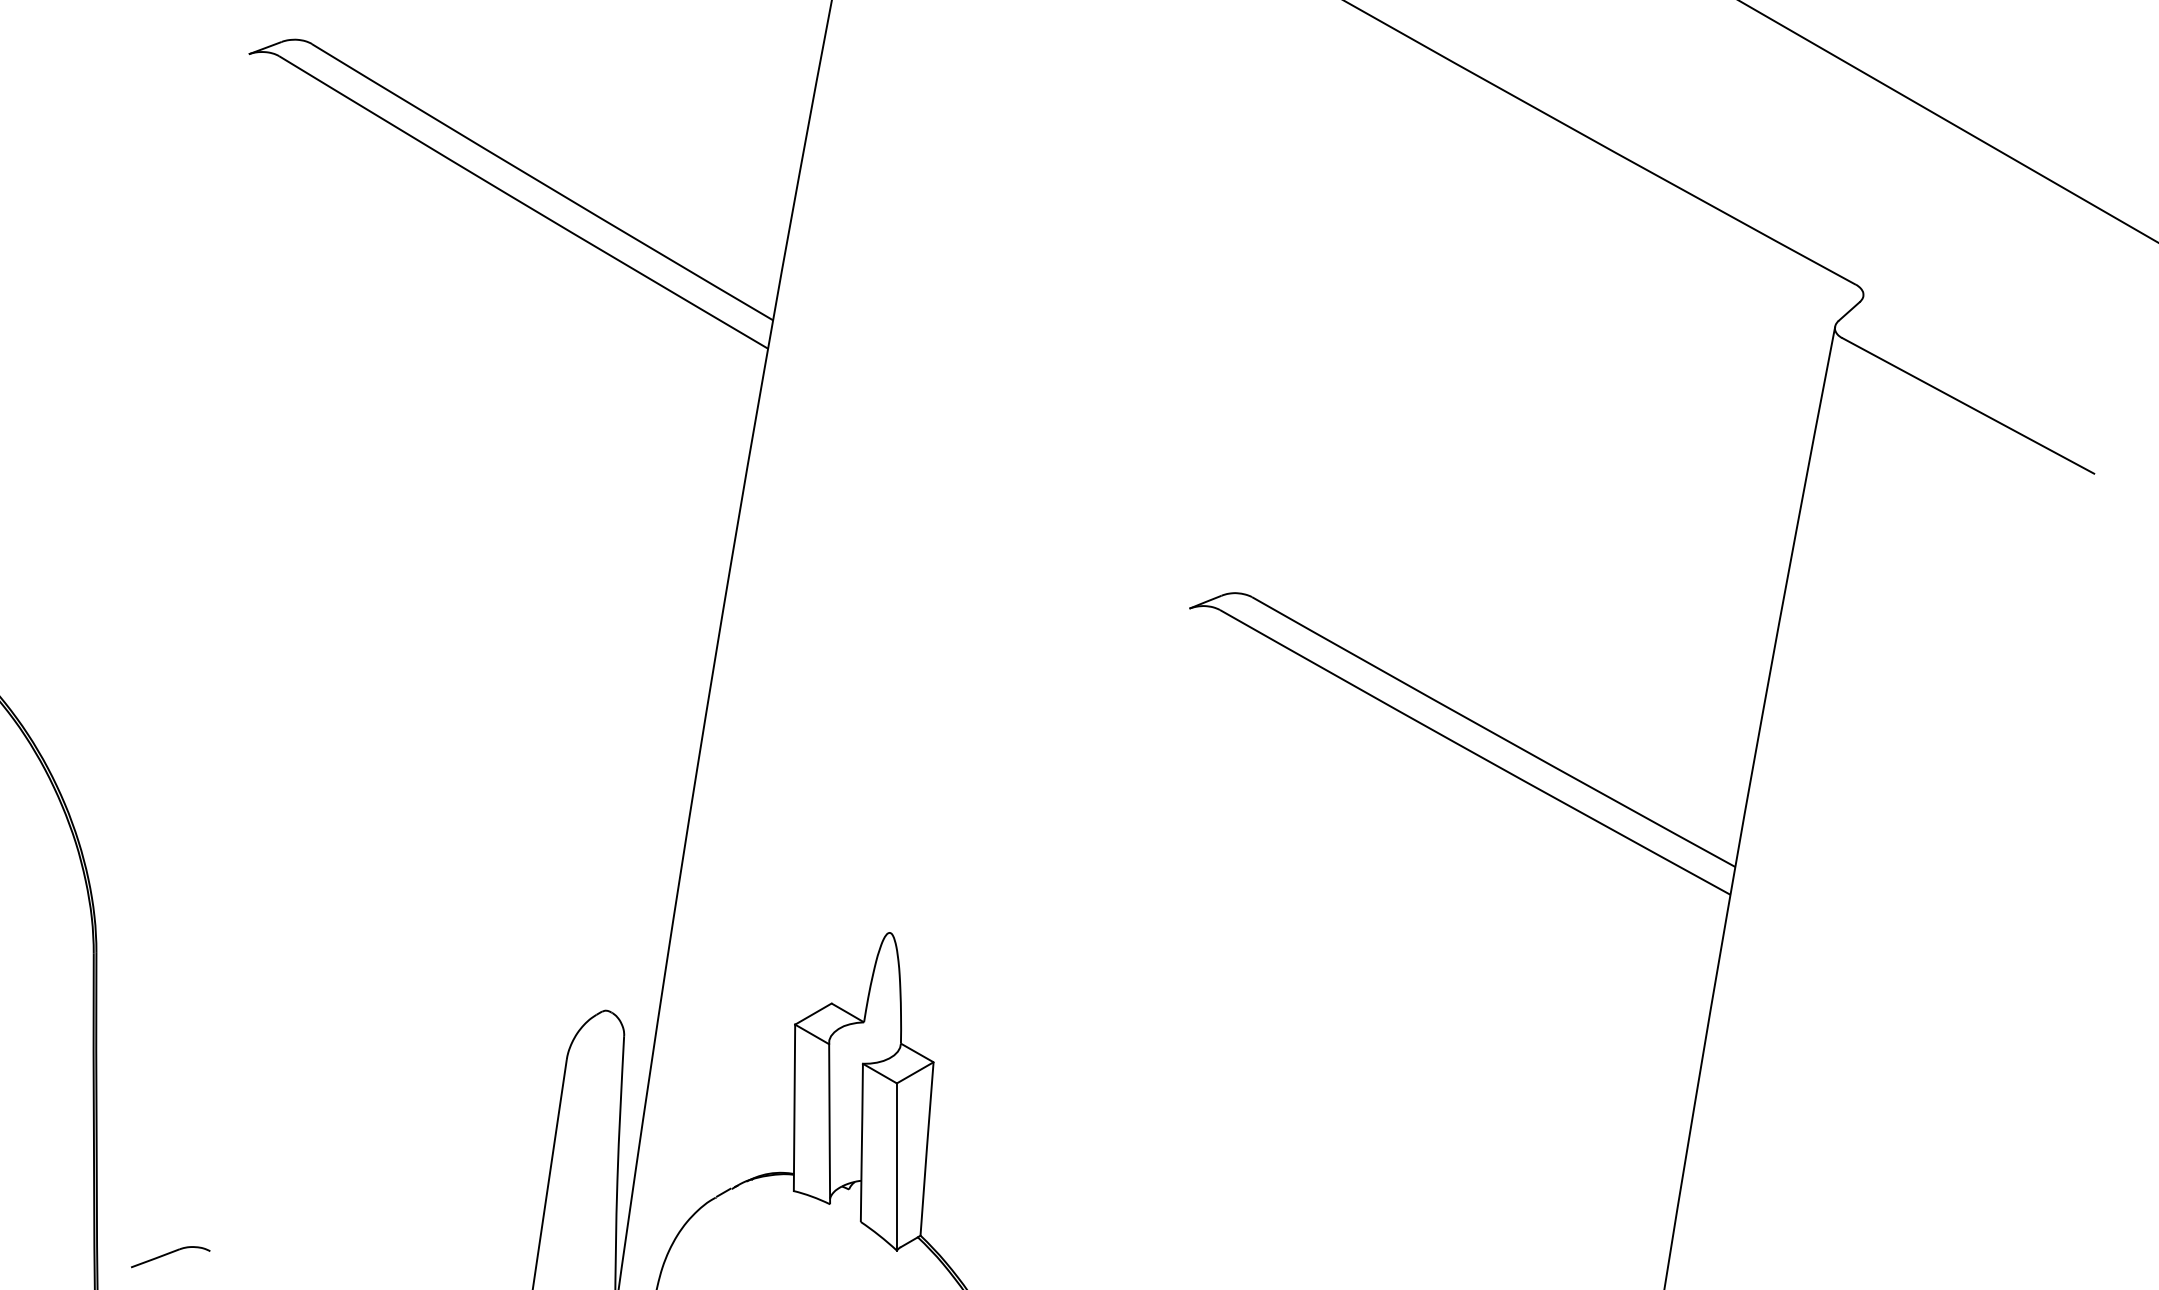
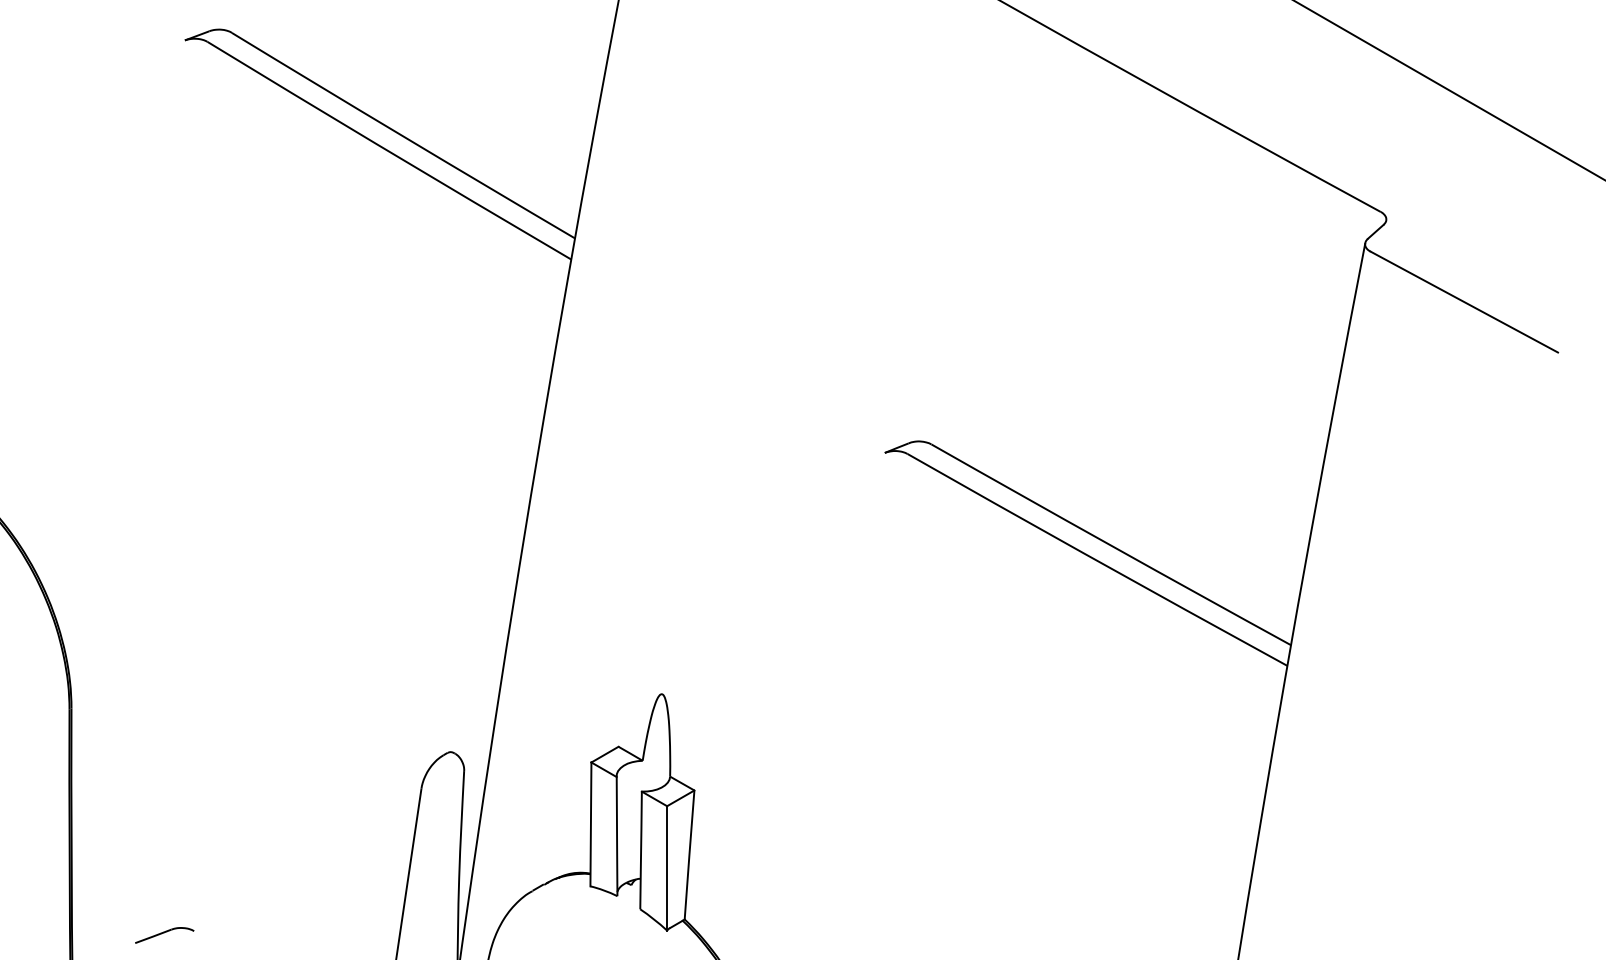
part: (170, 1257) -> (164, 935), moved

